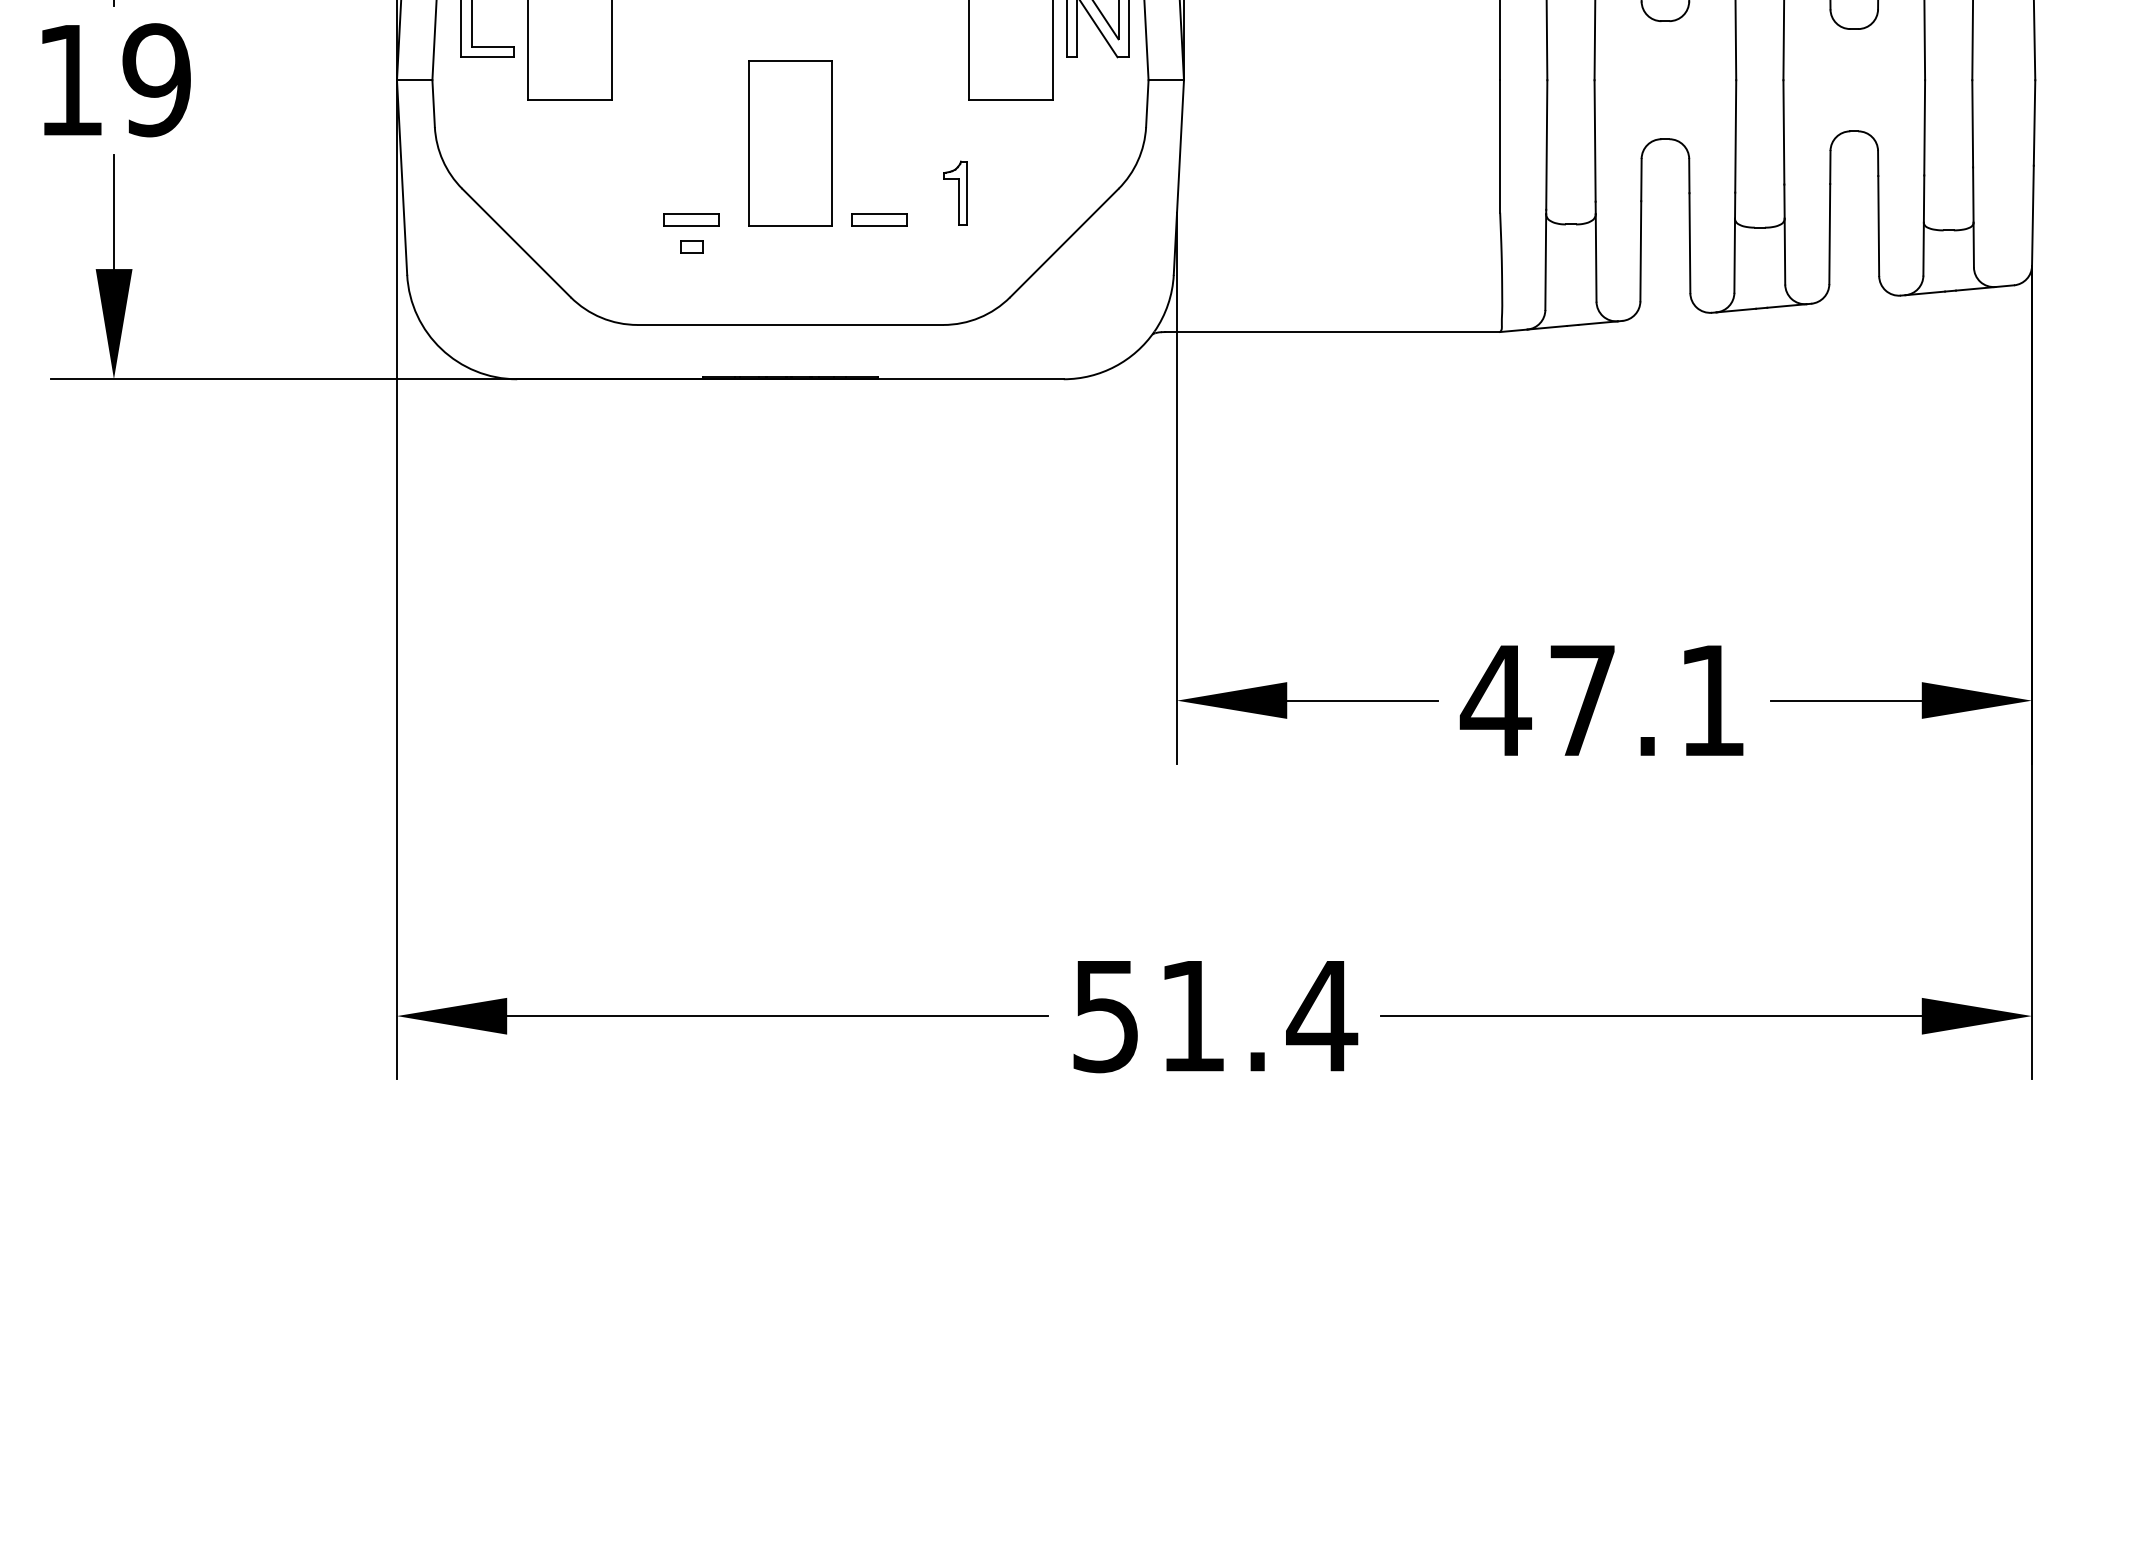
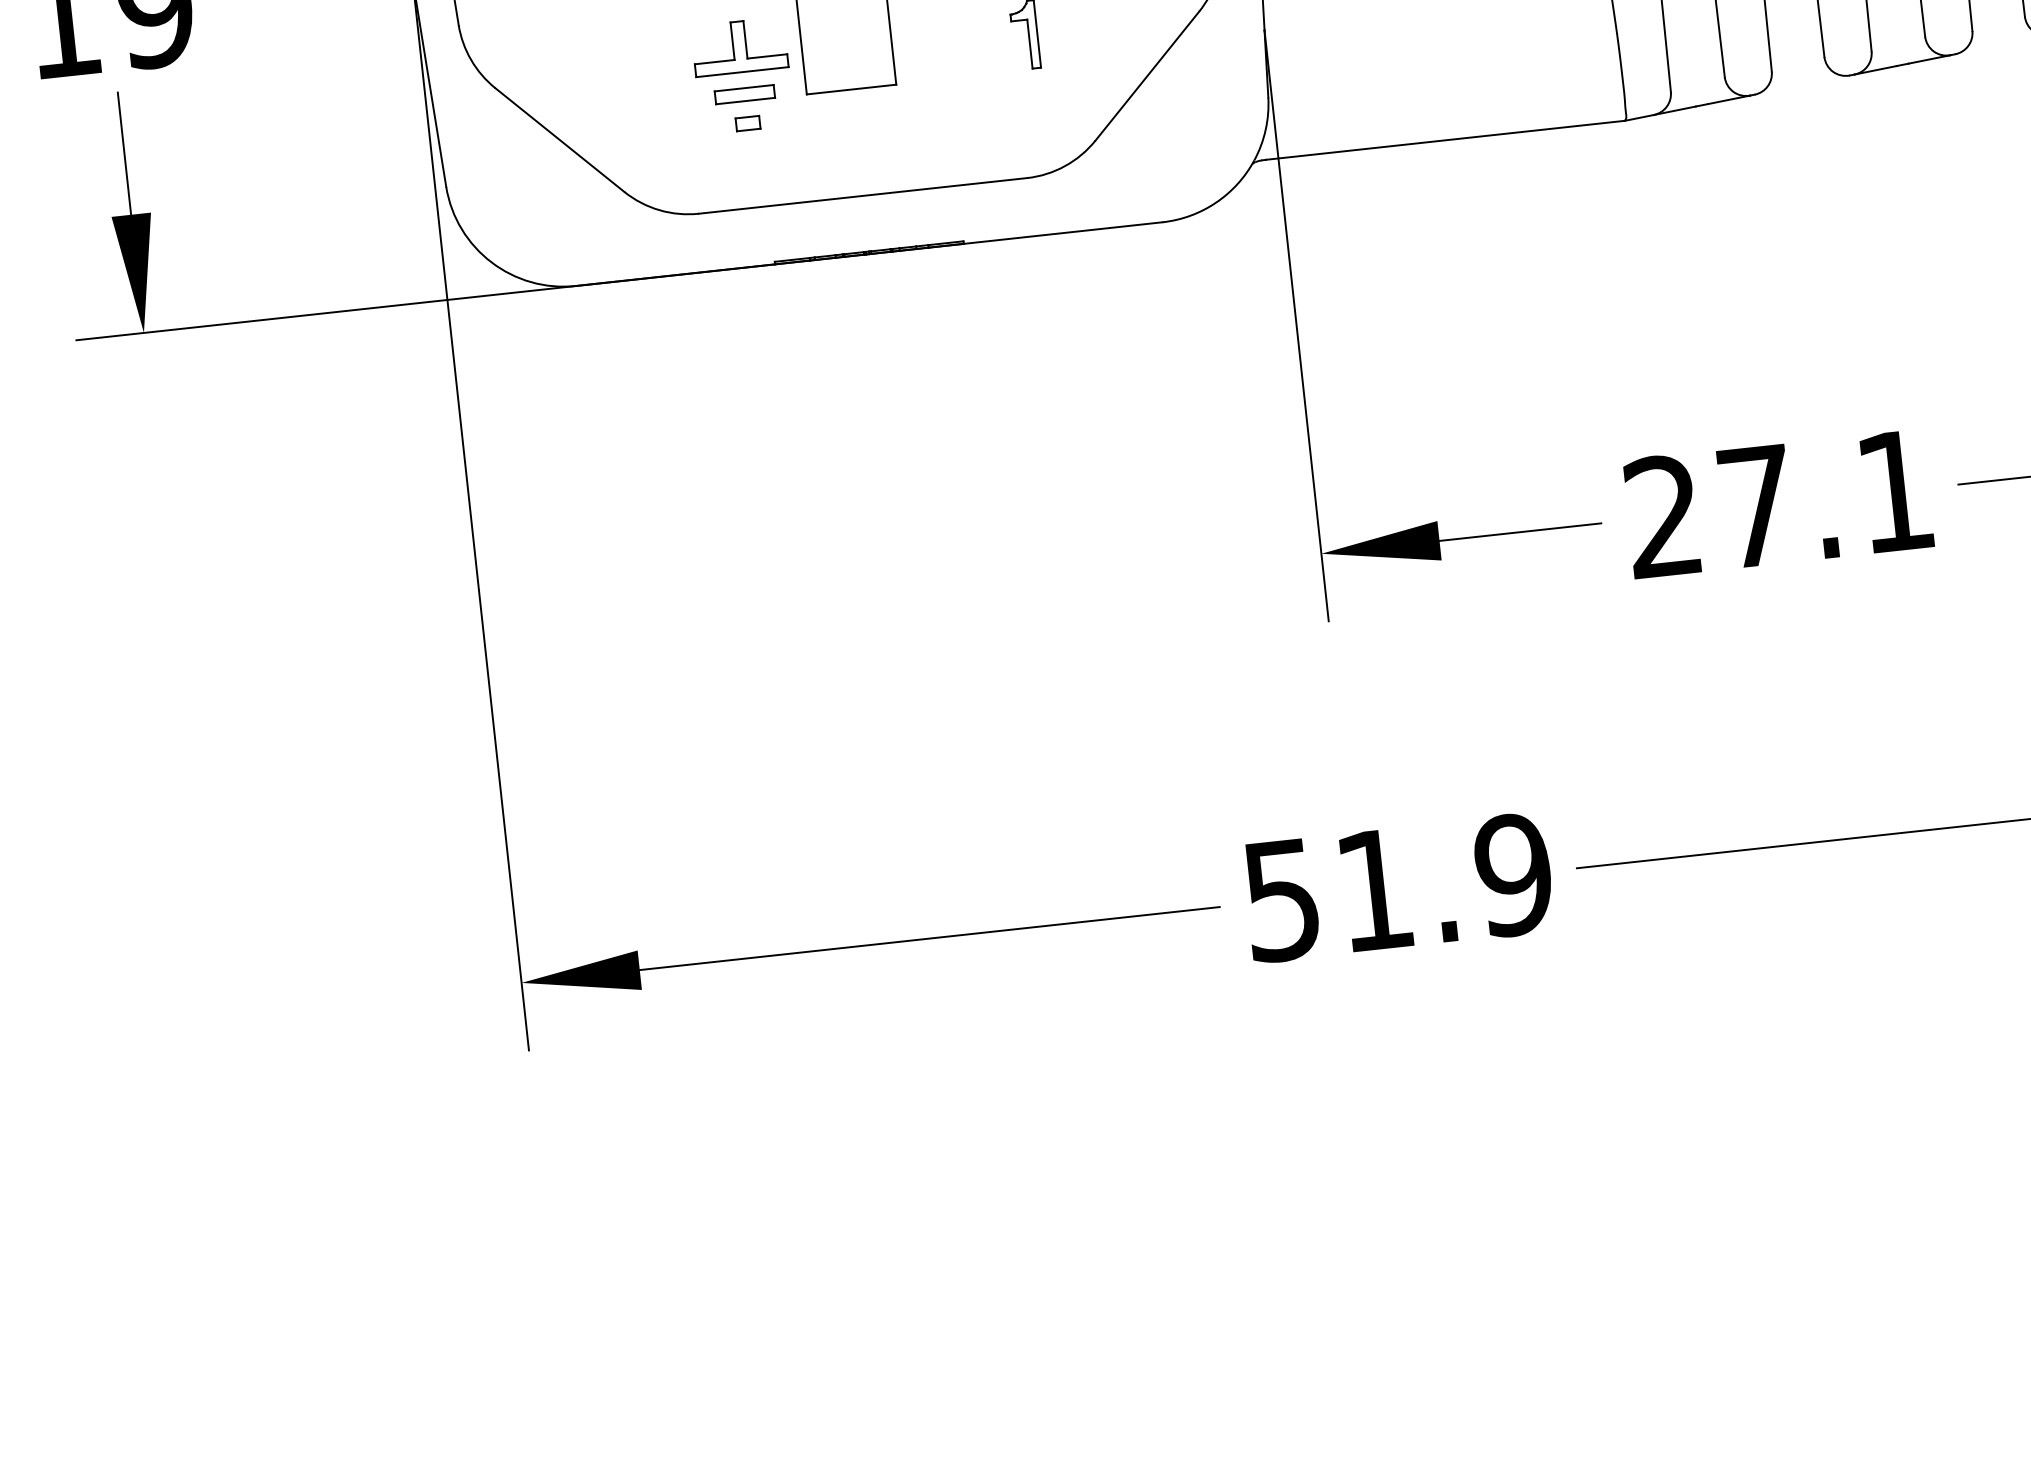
part: (691, 175) -> (739, 47), added
part: (879, 219) -> (946, 72), removed
text: (1495, 699) -> (1662, 515), 47.1 -> 27.1
text: (1322, 1016) -> (1514, 875), 51.4 -> 51.9

